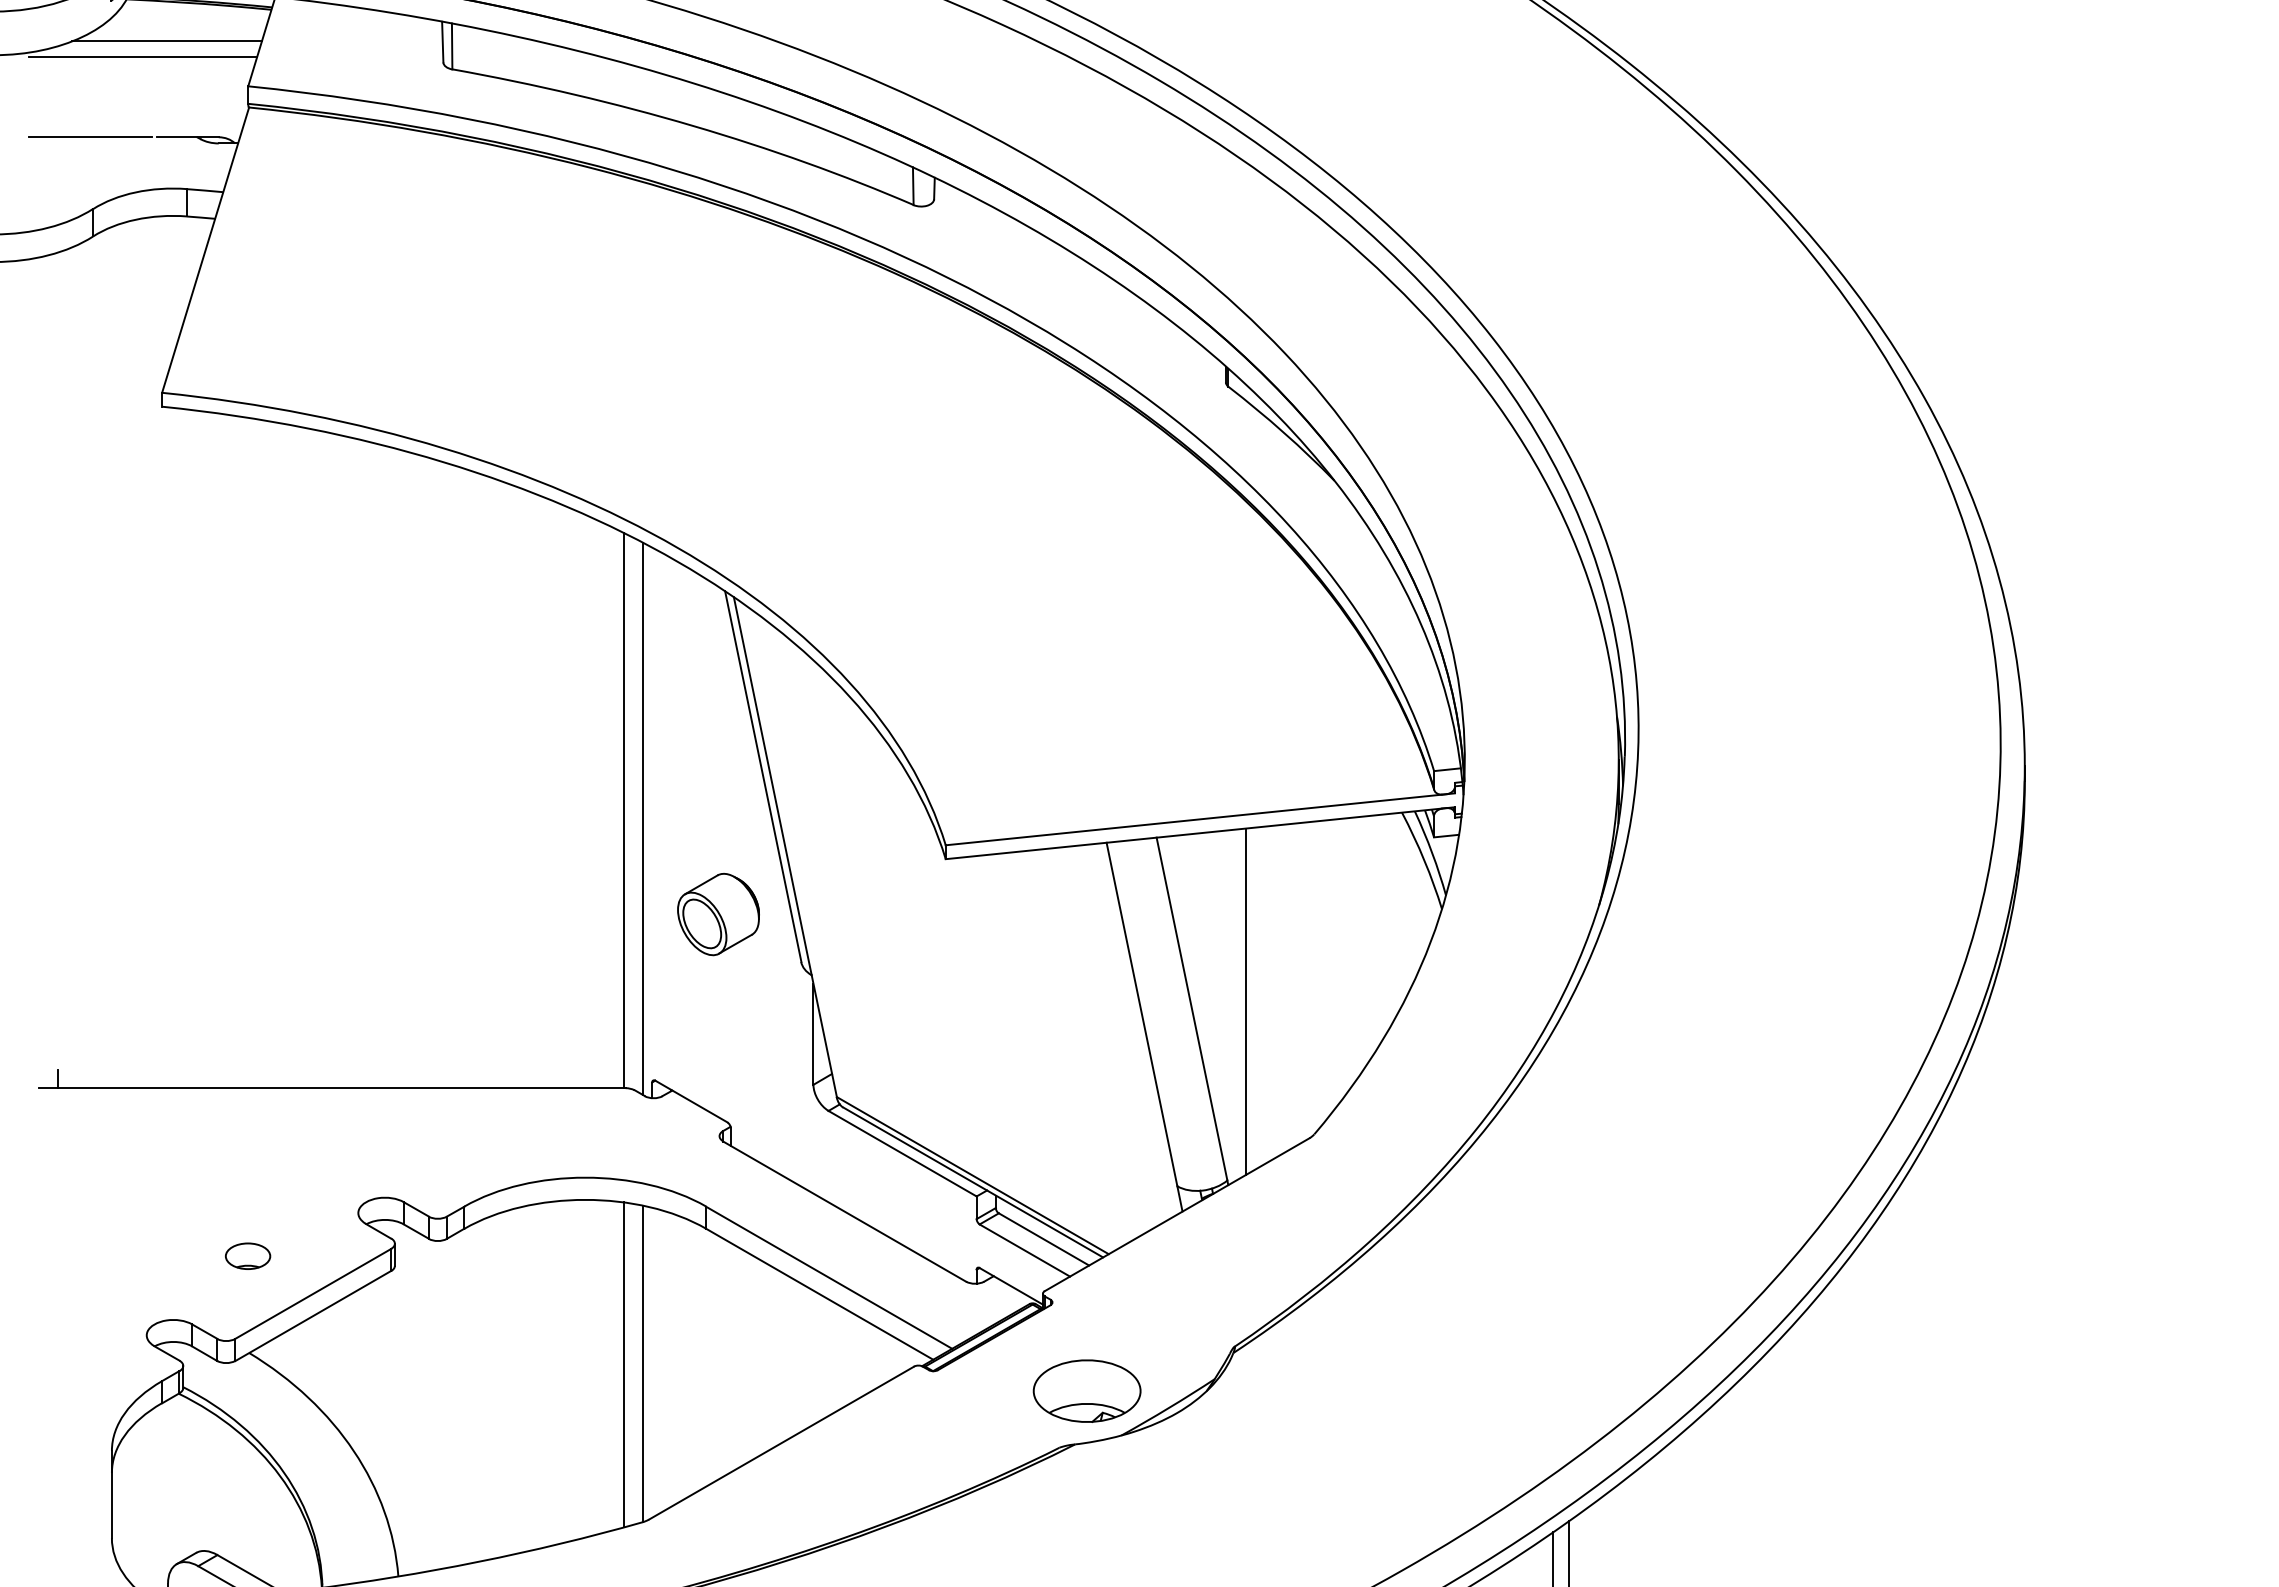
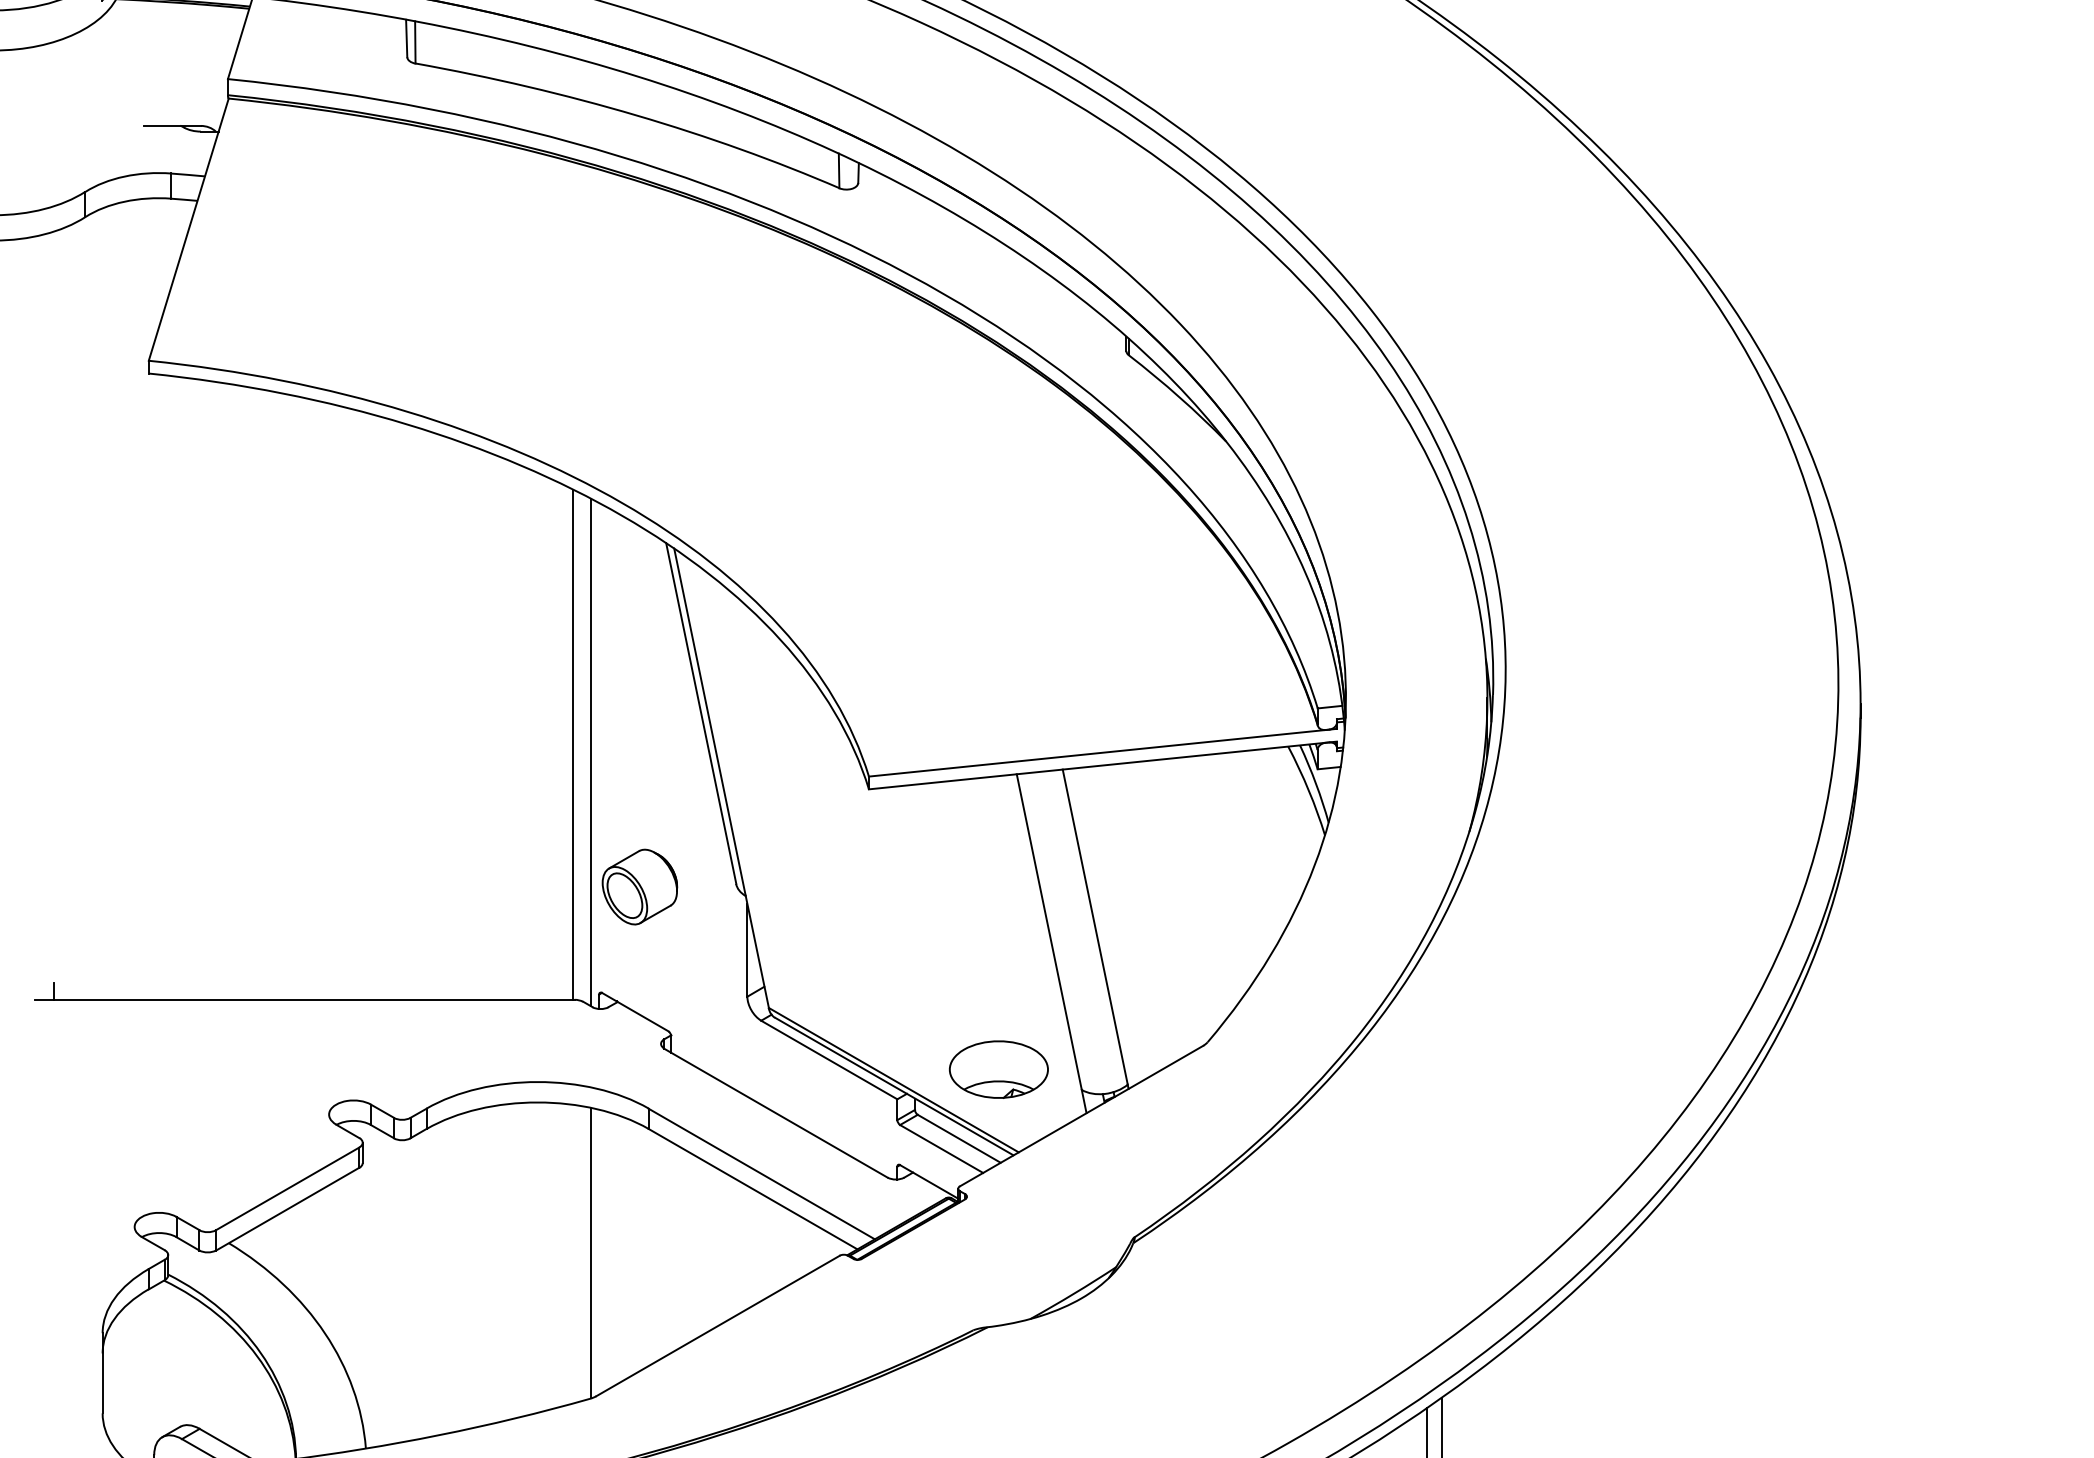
line: (166, 41) -> (152, 37), removed
line: (142, 57) -> (130, 52), removed
line: (90, 137) -> (82, 126), removed
part: (718, 914) -> (639, 887), moved
line: (1245, 1001) -> (1144, 920), removed
part: (248, 1255) -> (228, 1153), removed
line: (624, 1364) -> (573, 1253), removed
part: (1086, 1390) -> (998, 1069), moved

